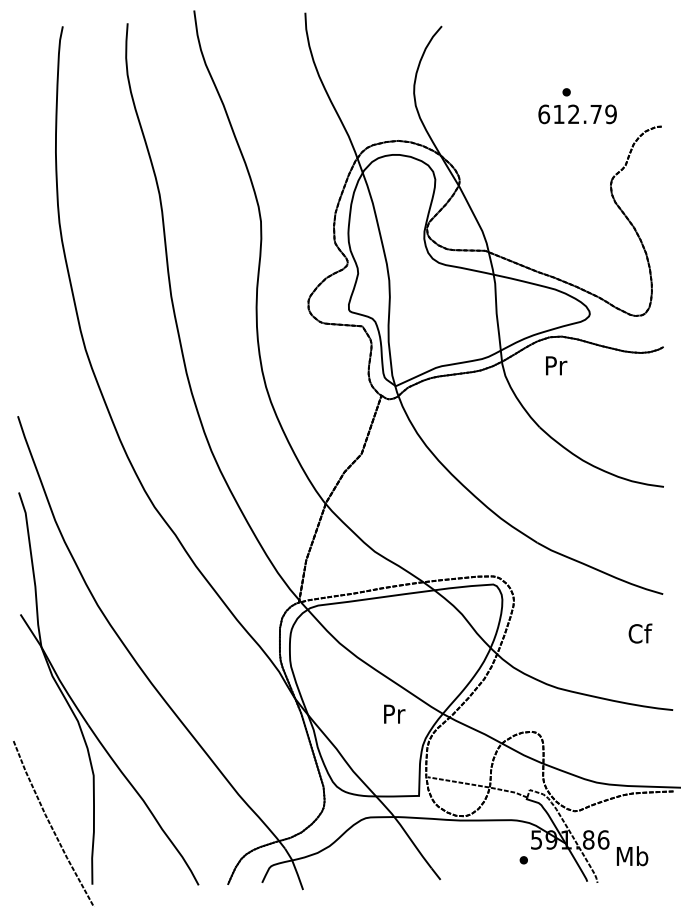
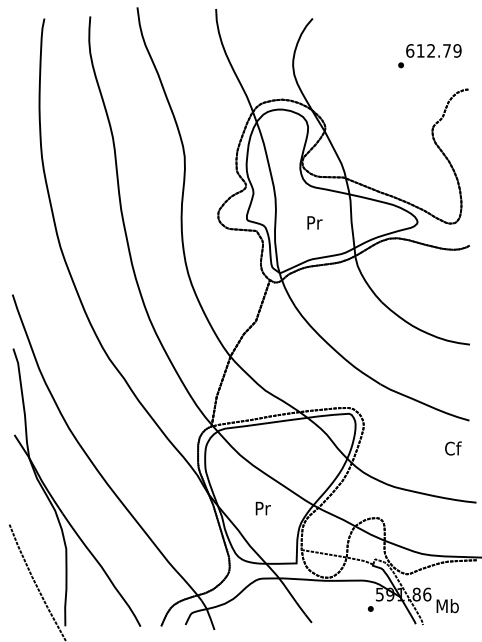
text: (577, 113) -> (433, 50), moved
text: (555, 365) -> (314, 222), moved
text: (393, 714) -> (262, 508), moved

